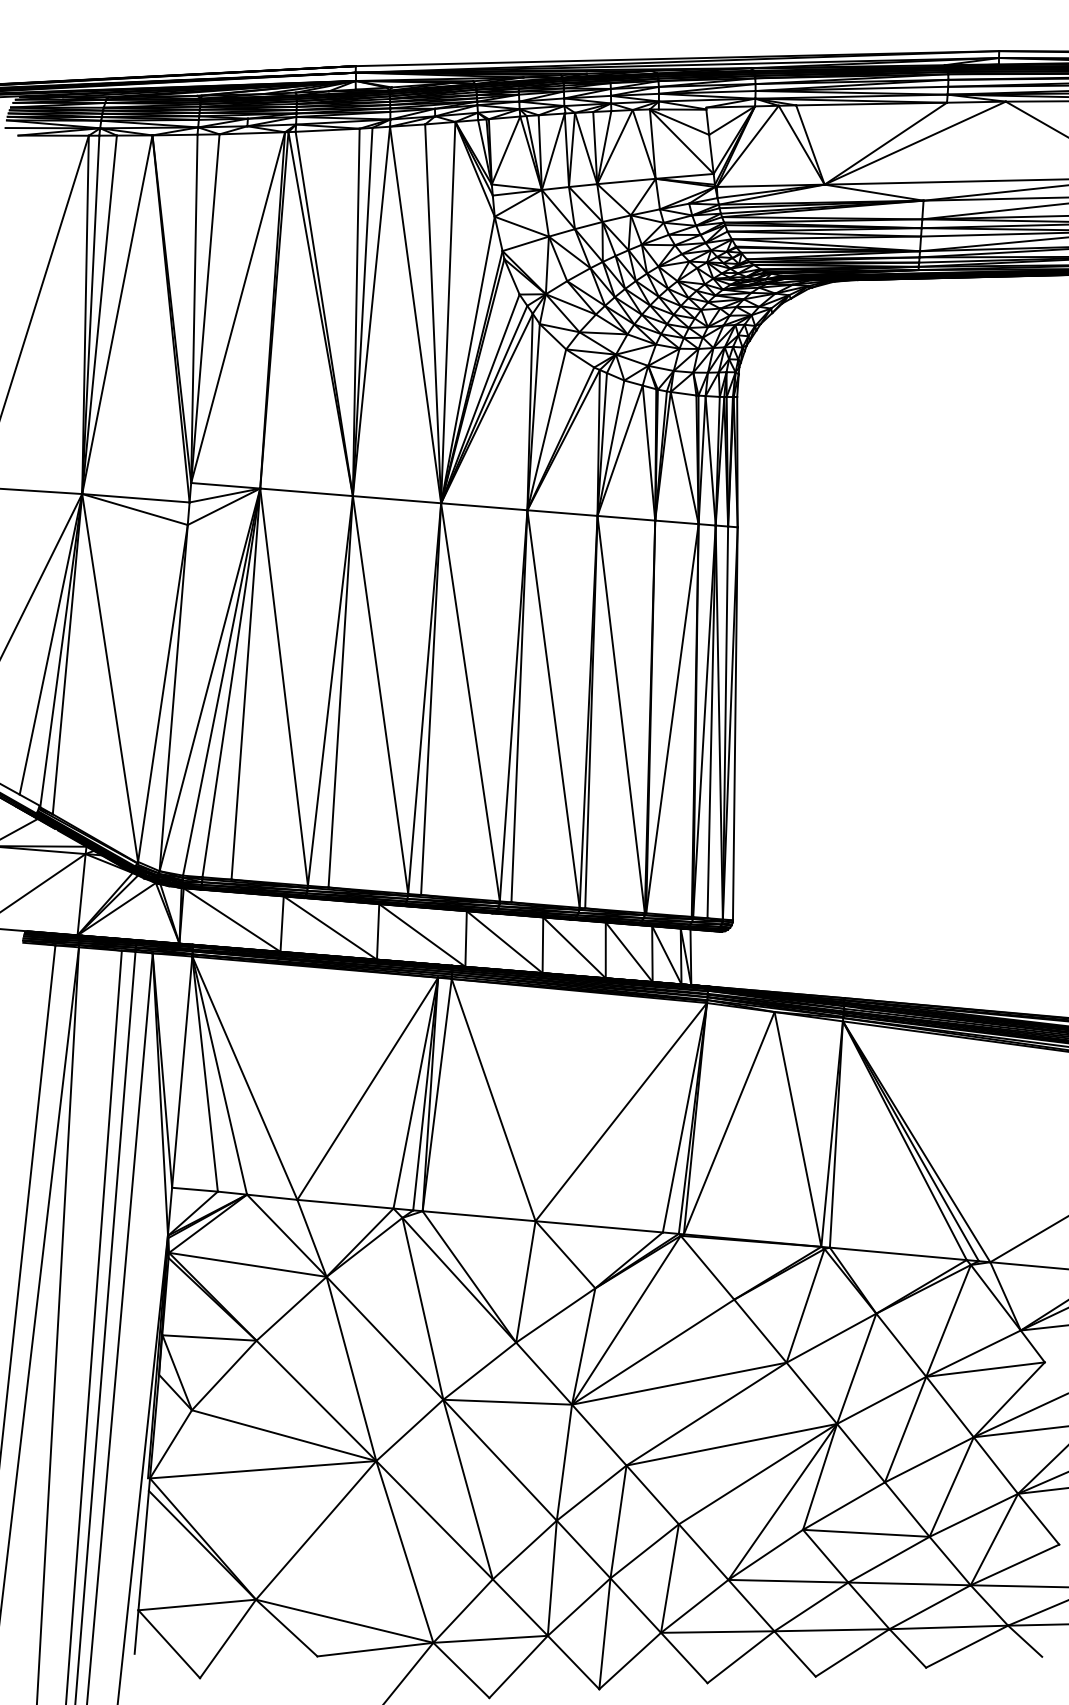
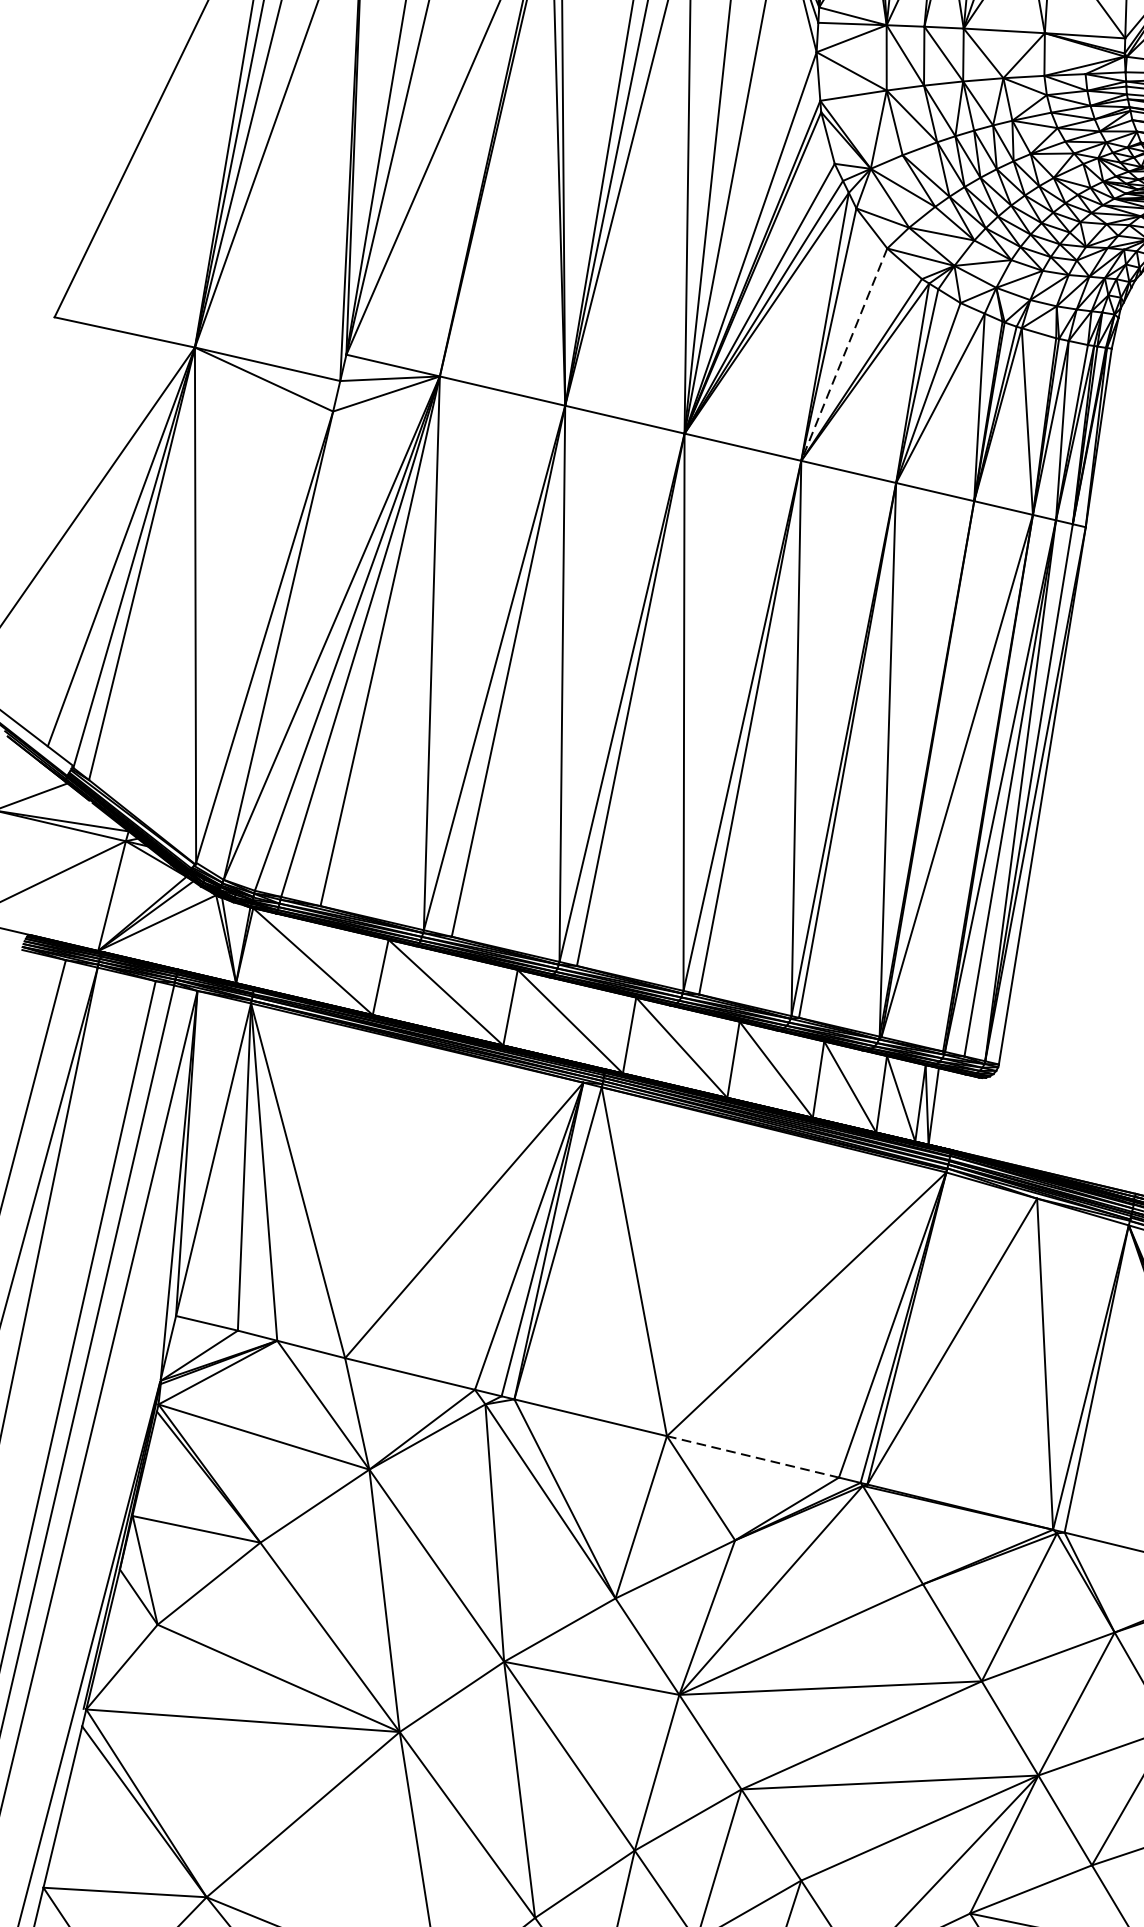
line: (546, 429) -> (843, 354), solid -> dashed
line: (599, 1226) -> (753, 1456), solid -> dashed

